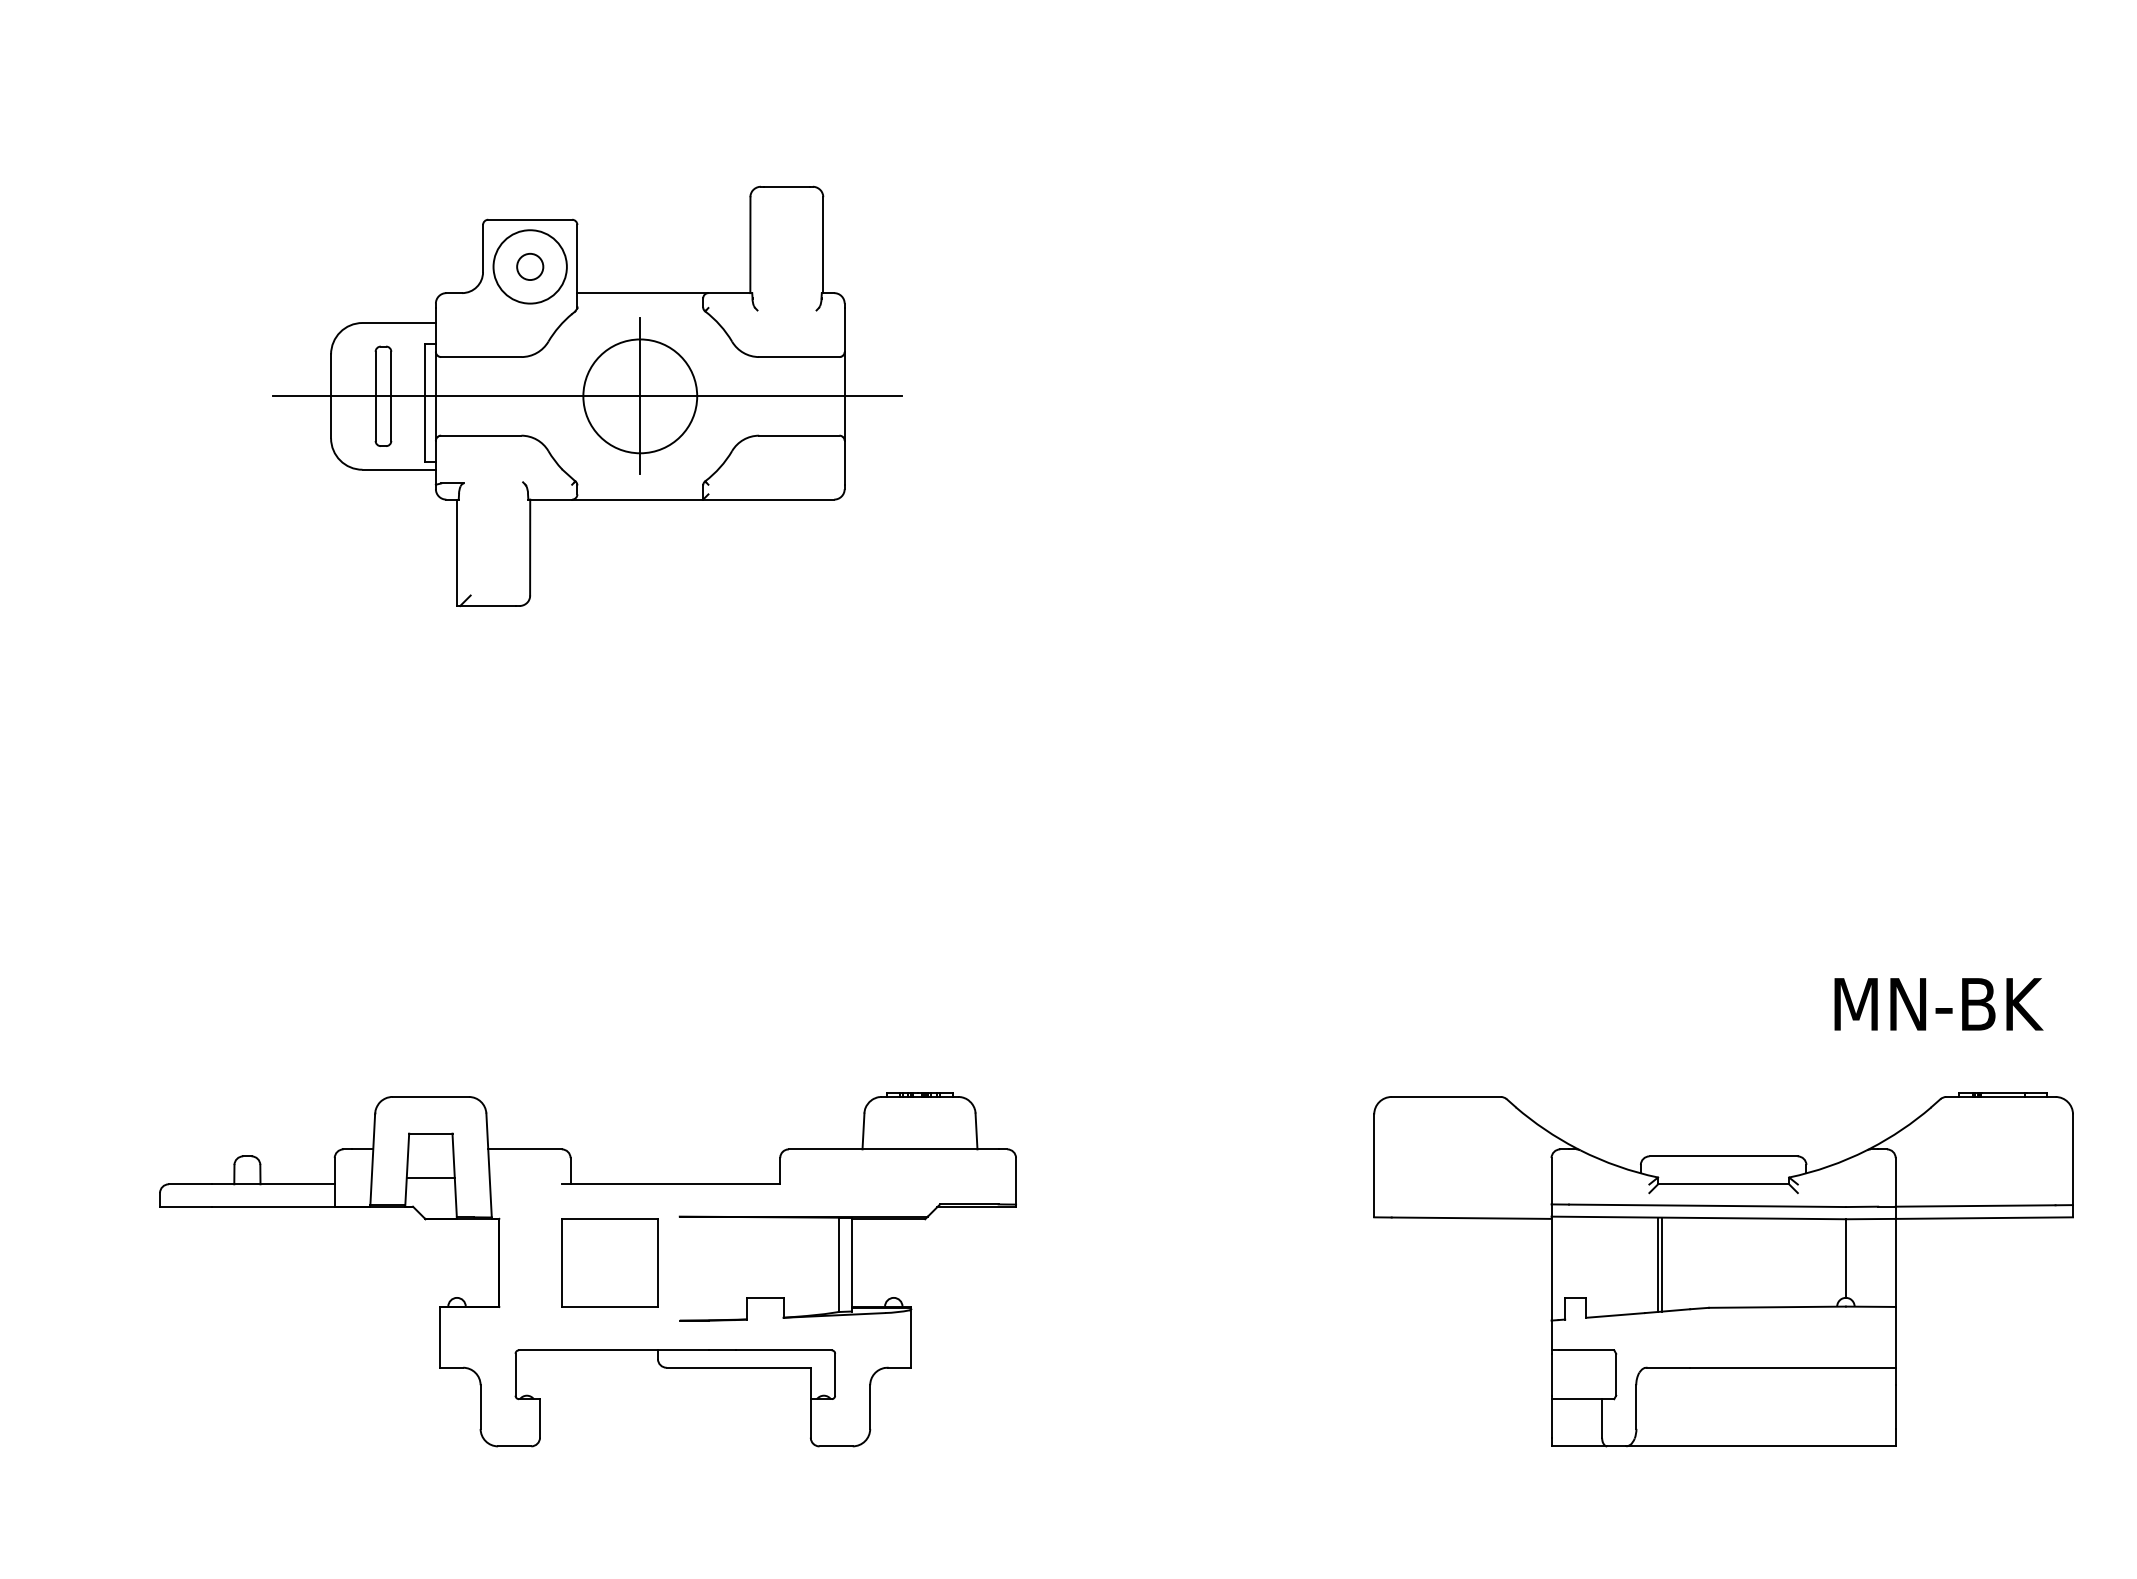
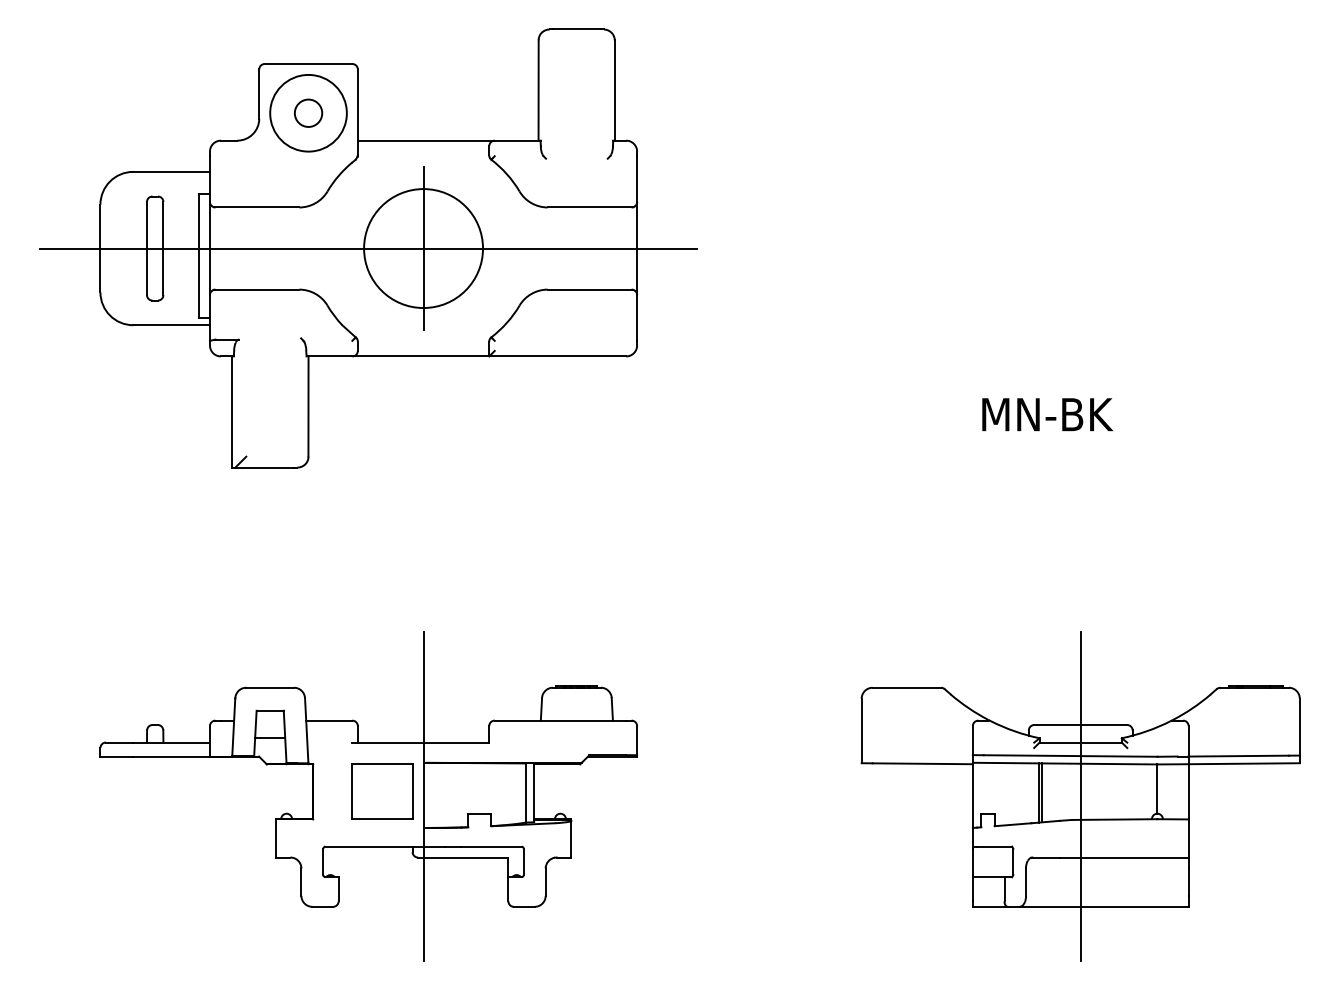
part: (587, 396) -> (368, 248), size x1.67
text: (1938, 1004) -> (1047, 414), moved
line: (675, 1268) -> (423, 795), added
line: (1723, 1268) -> (1080, 795), added

